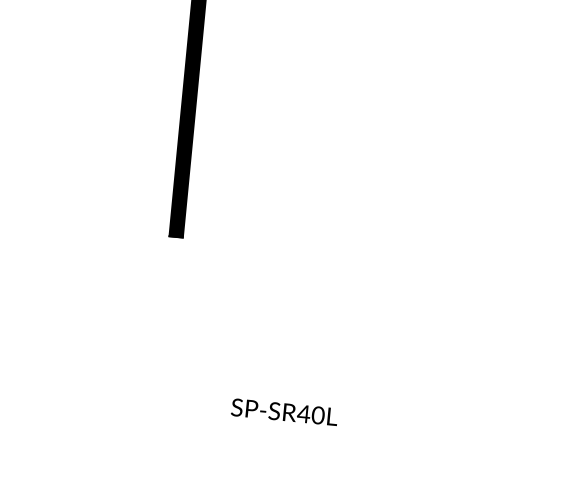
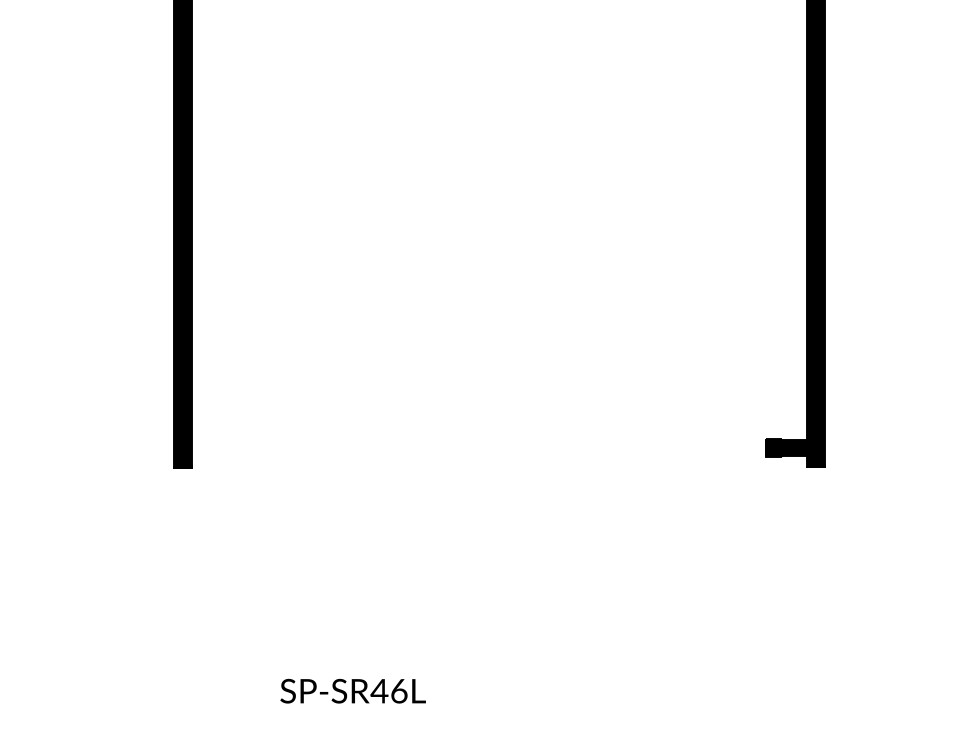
text: (317, 414) -> (398, 690), SP-SR40L -> SP-SR46L

